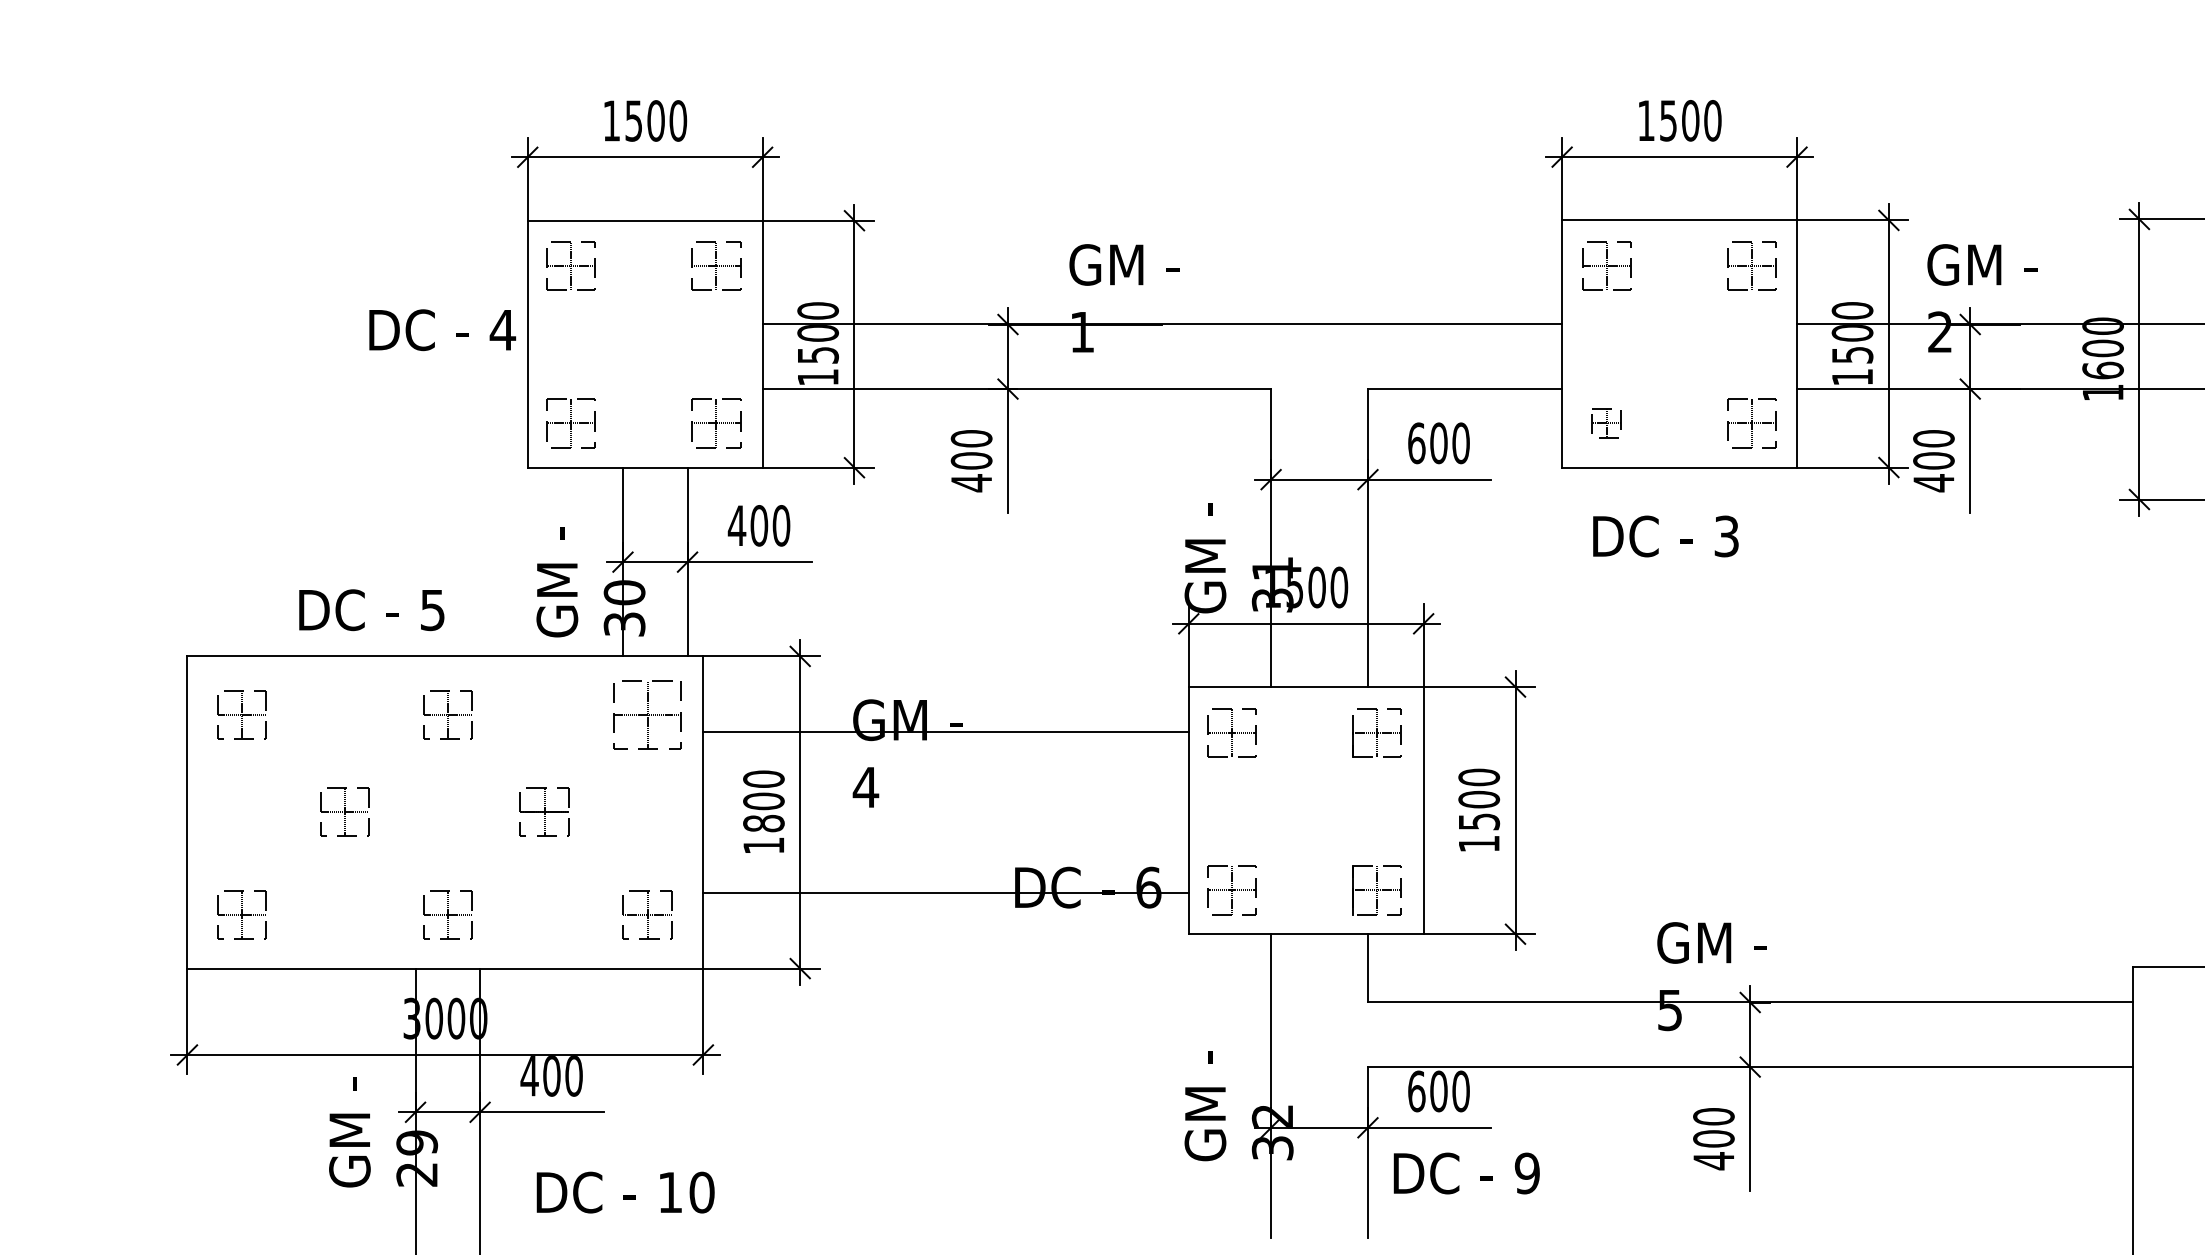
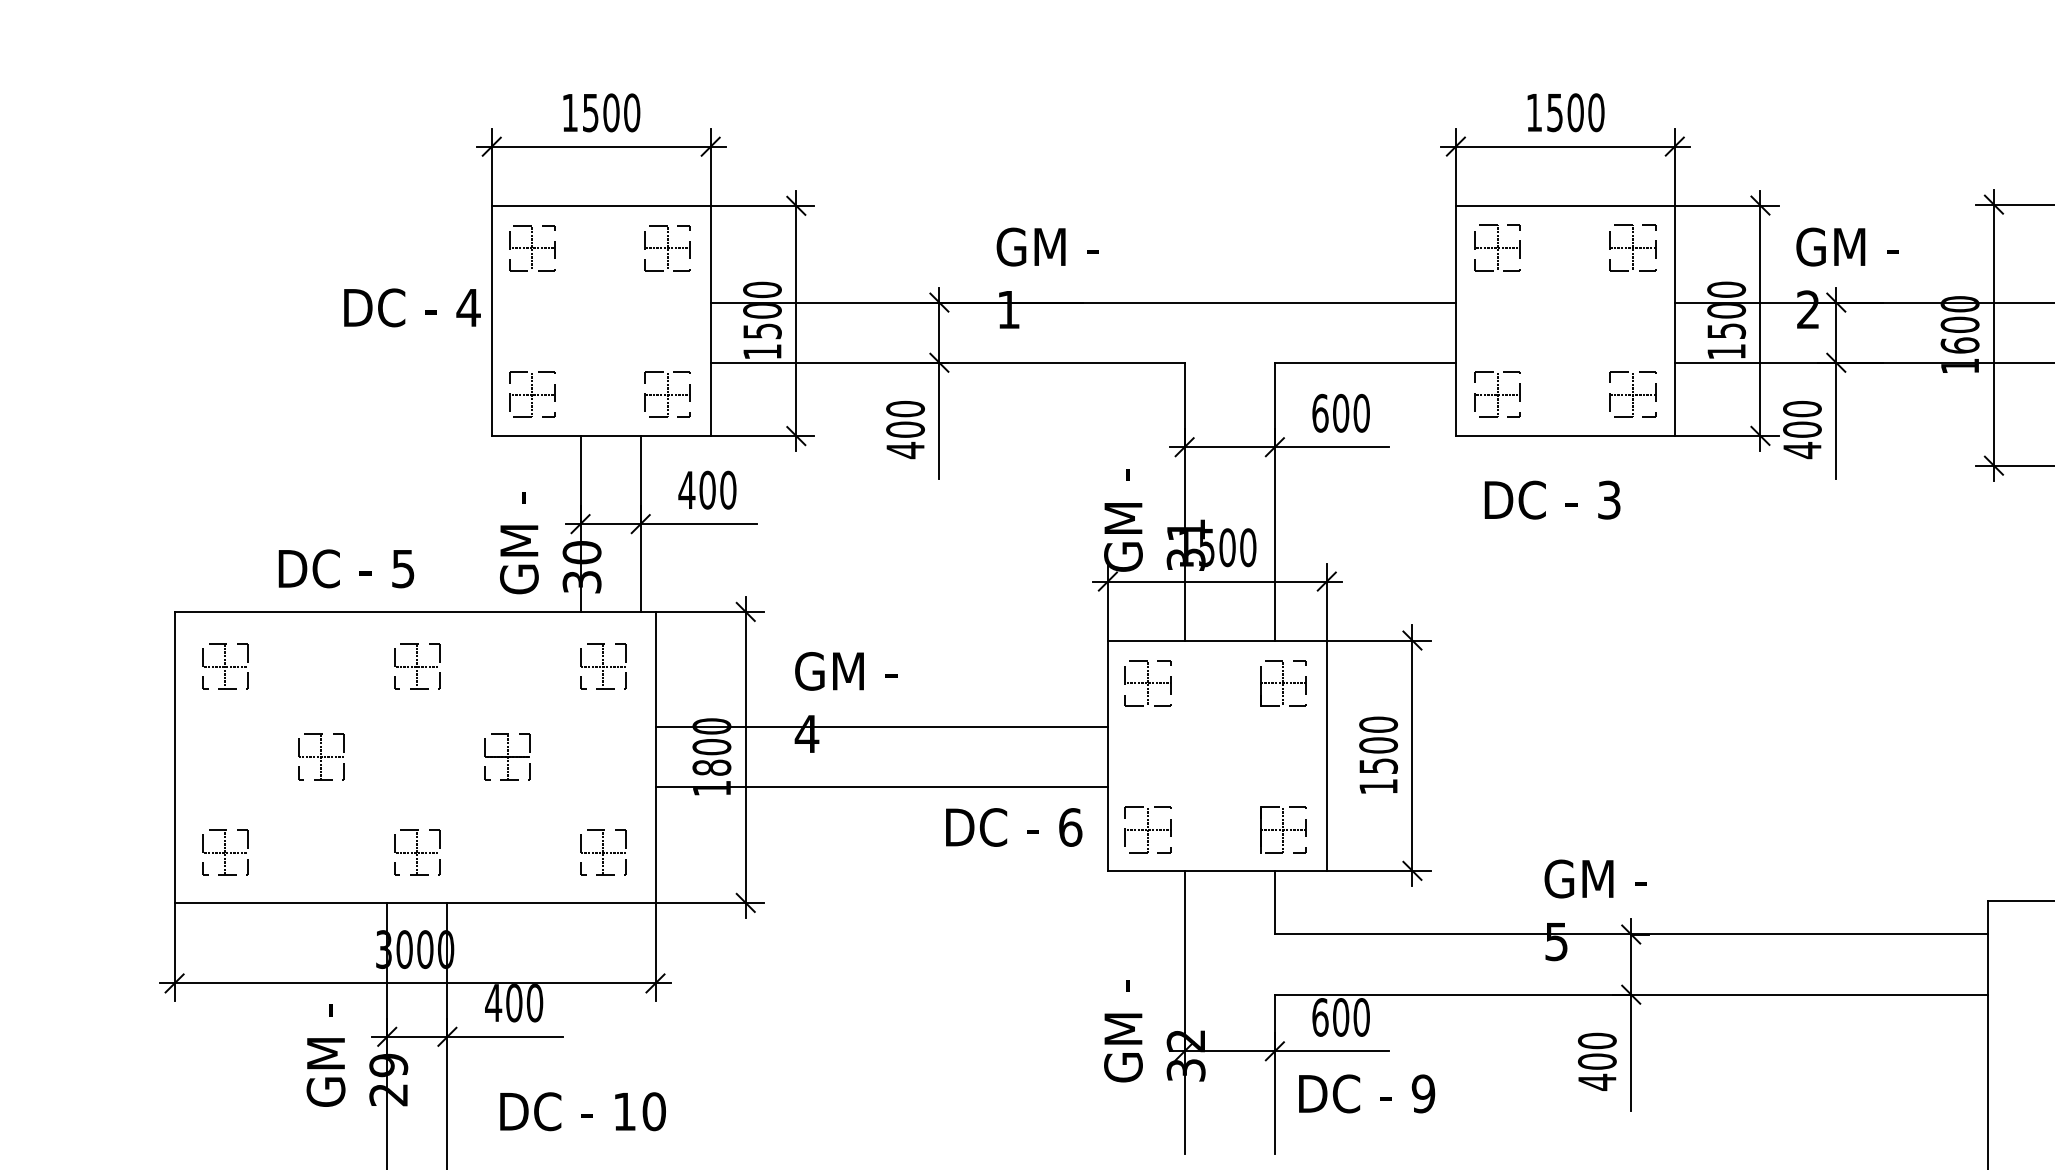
part: (1606, 423) -> (1497, 394), size x1.67
part: (647, 714) -> (603, 666), size x0.71
line: (945, 732) -> (881, 726), moved
line: (945, 893) -> (881, 787), moved

